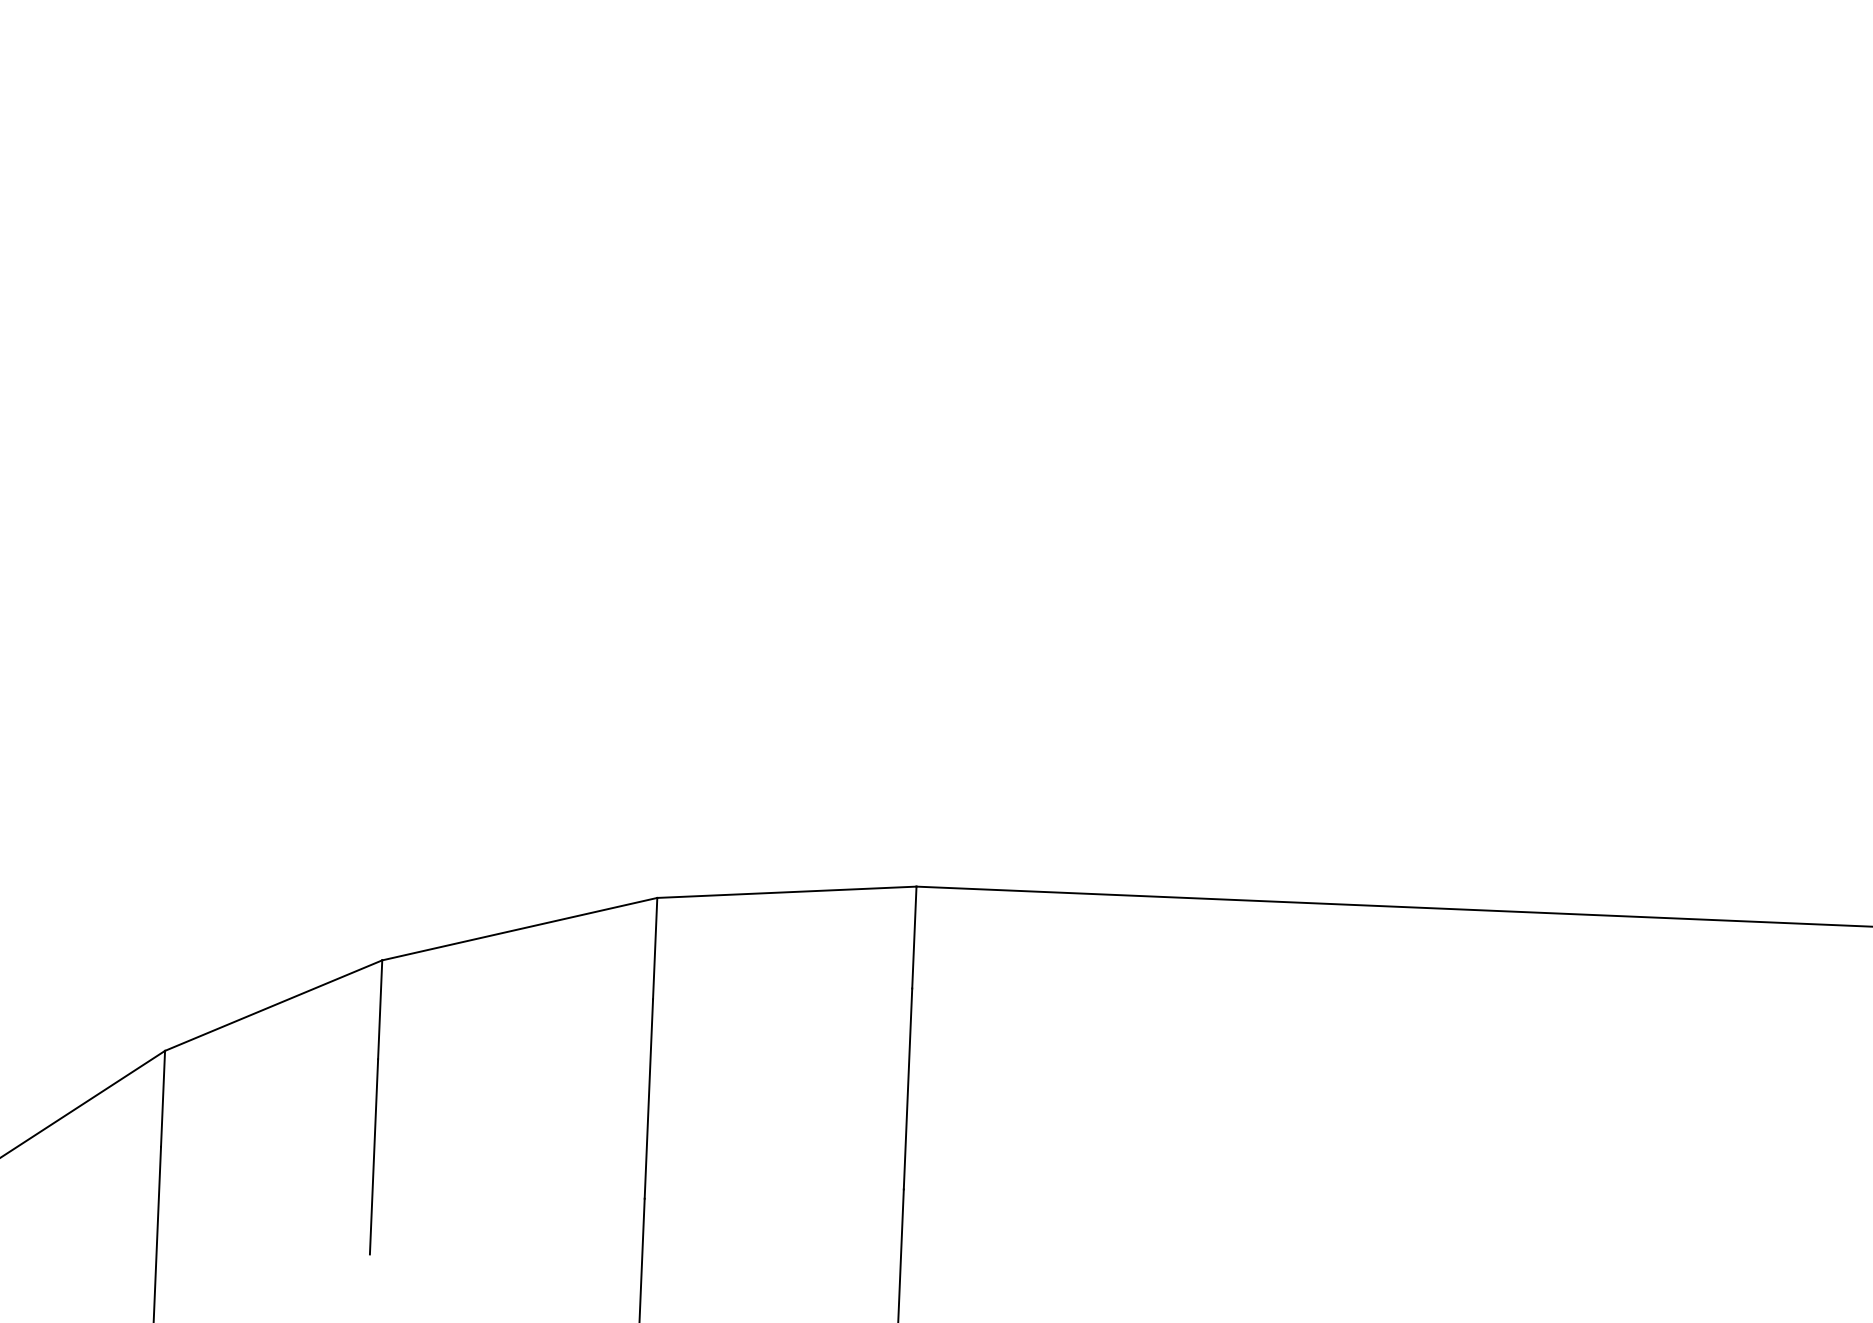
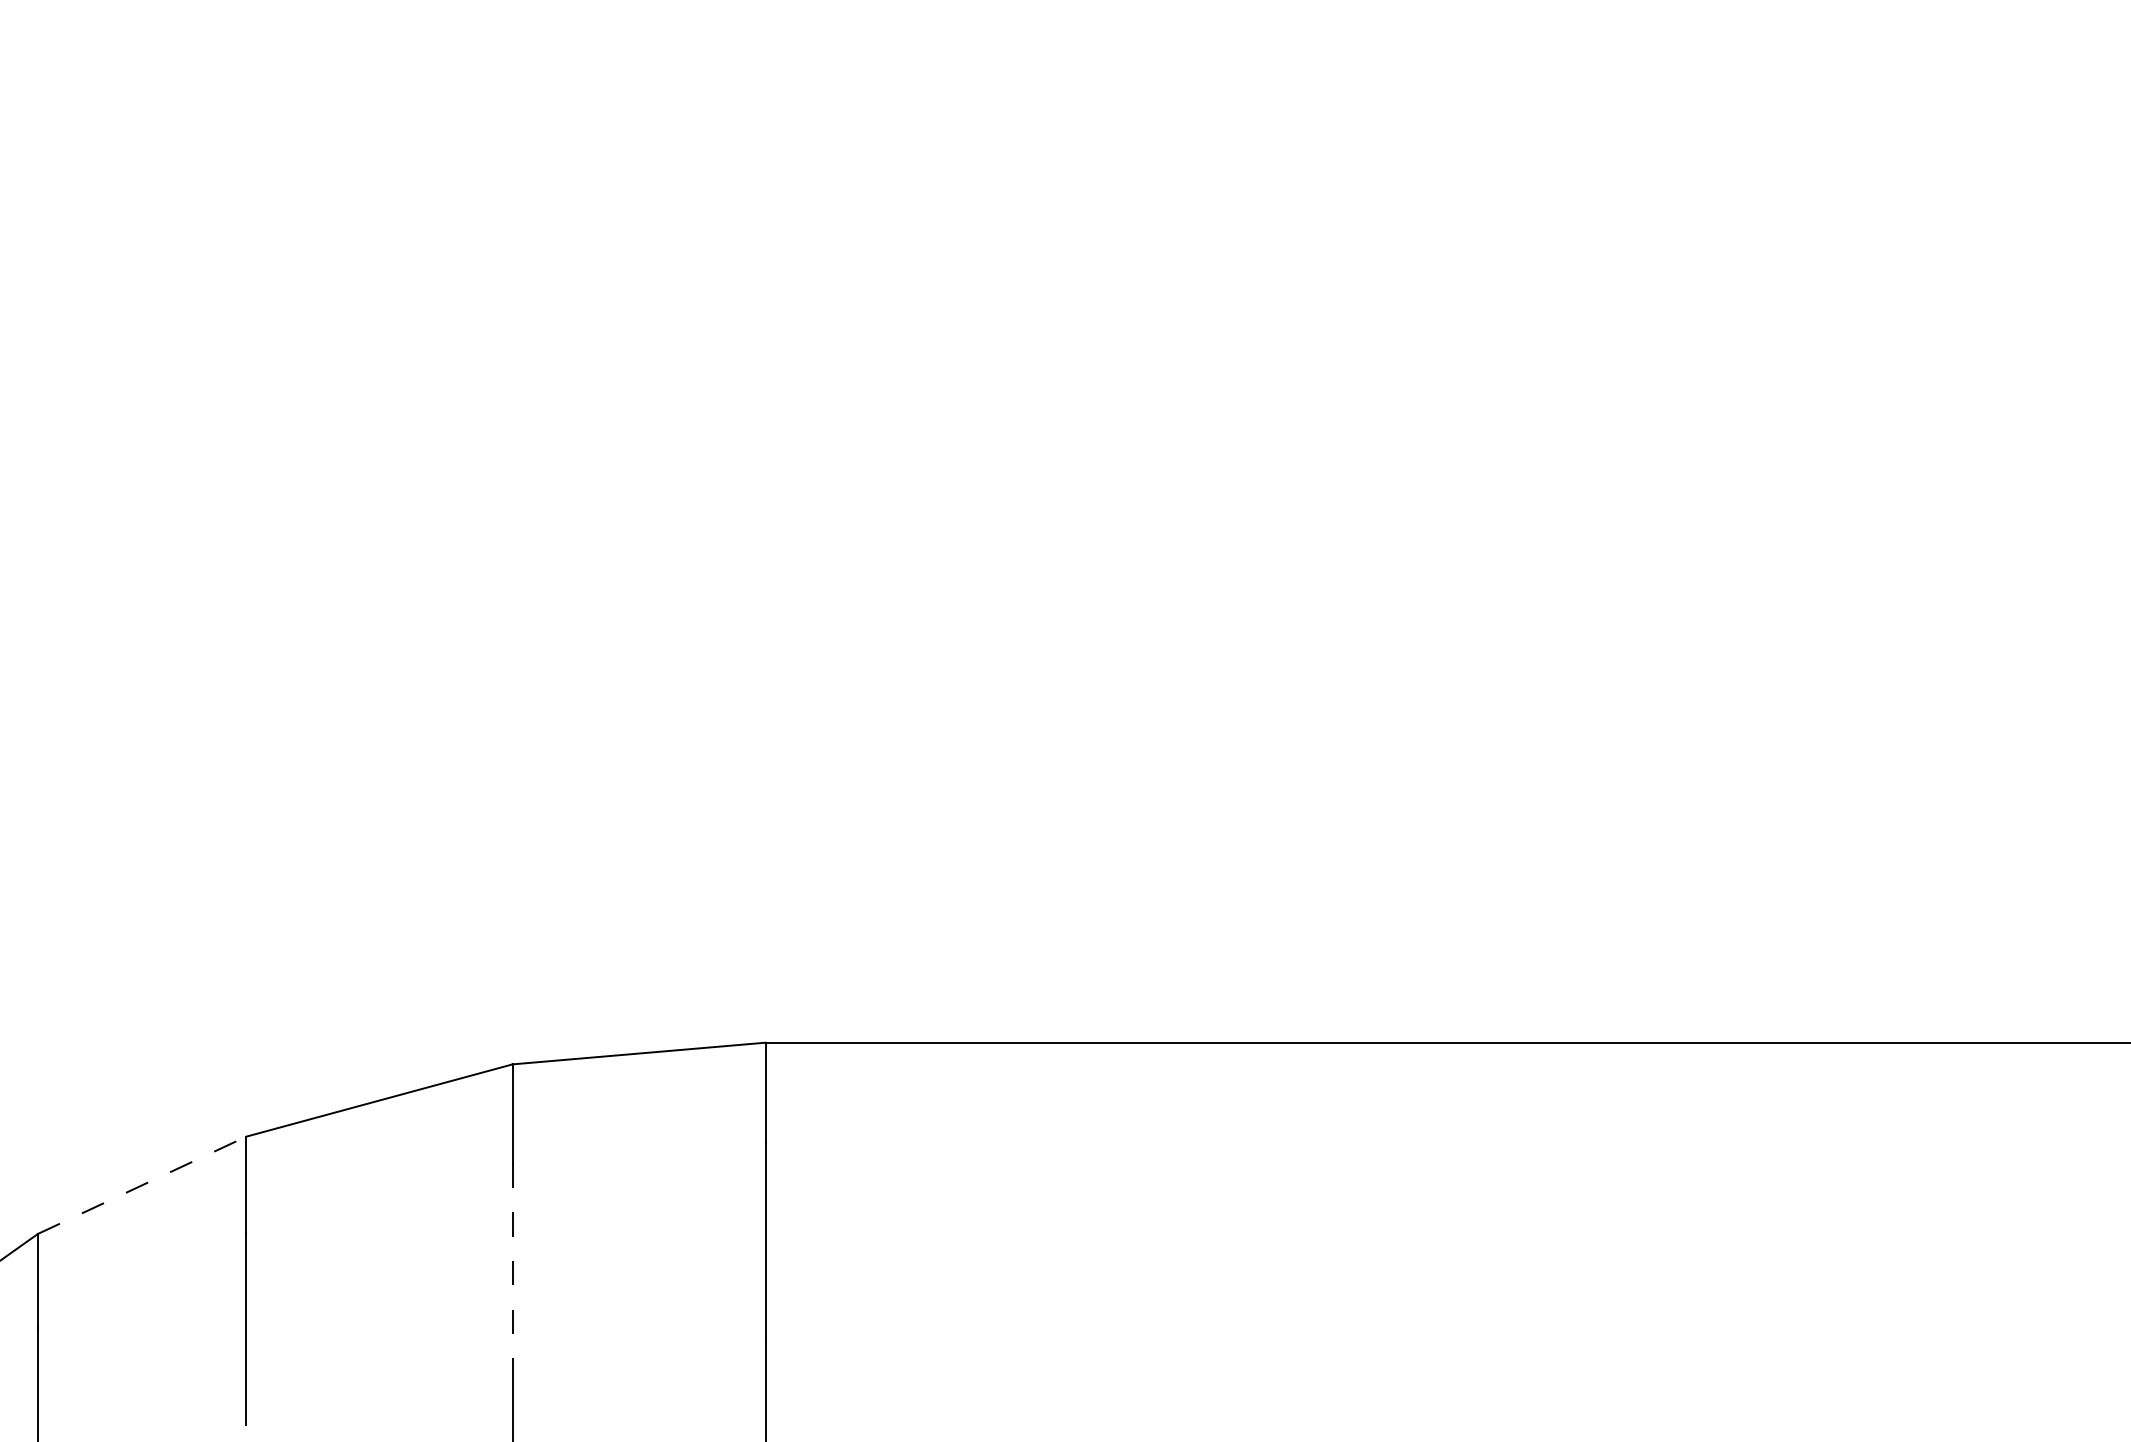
line: (274, 1005) -> (142, 1185), solid -> dashed
line: (648, 1099) -> (512, 1261), solid -> dashed

